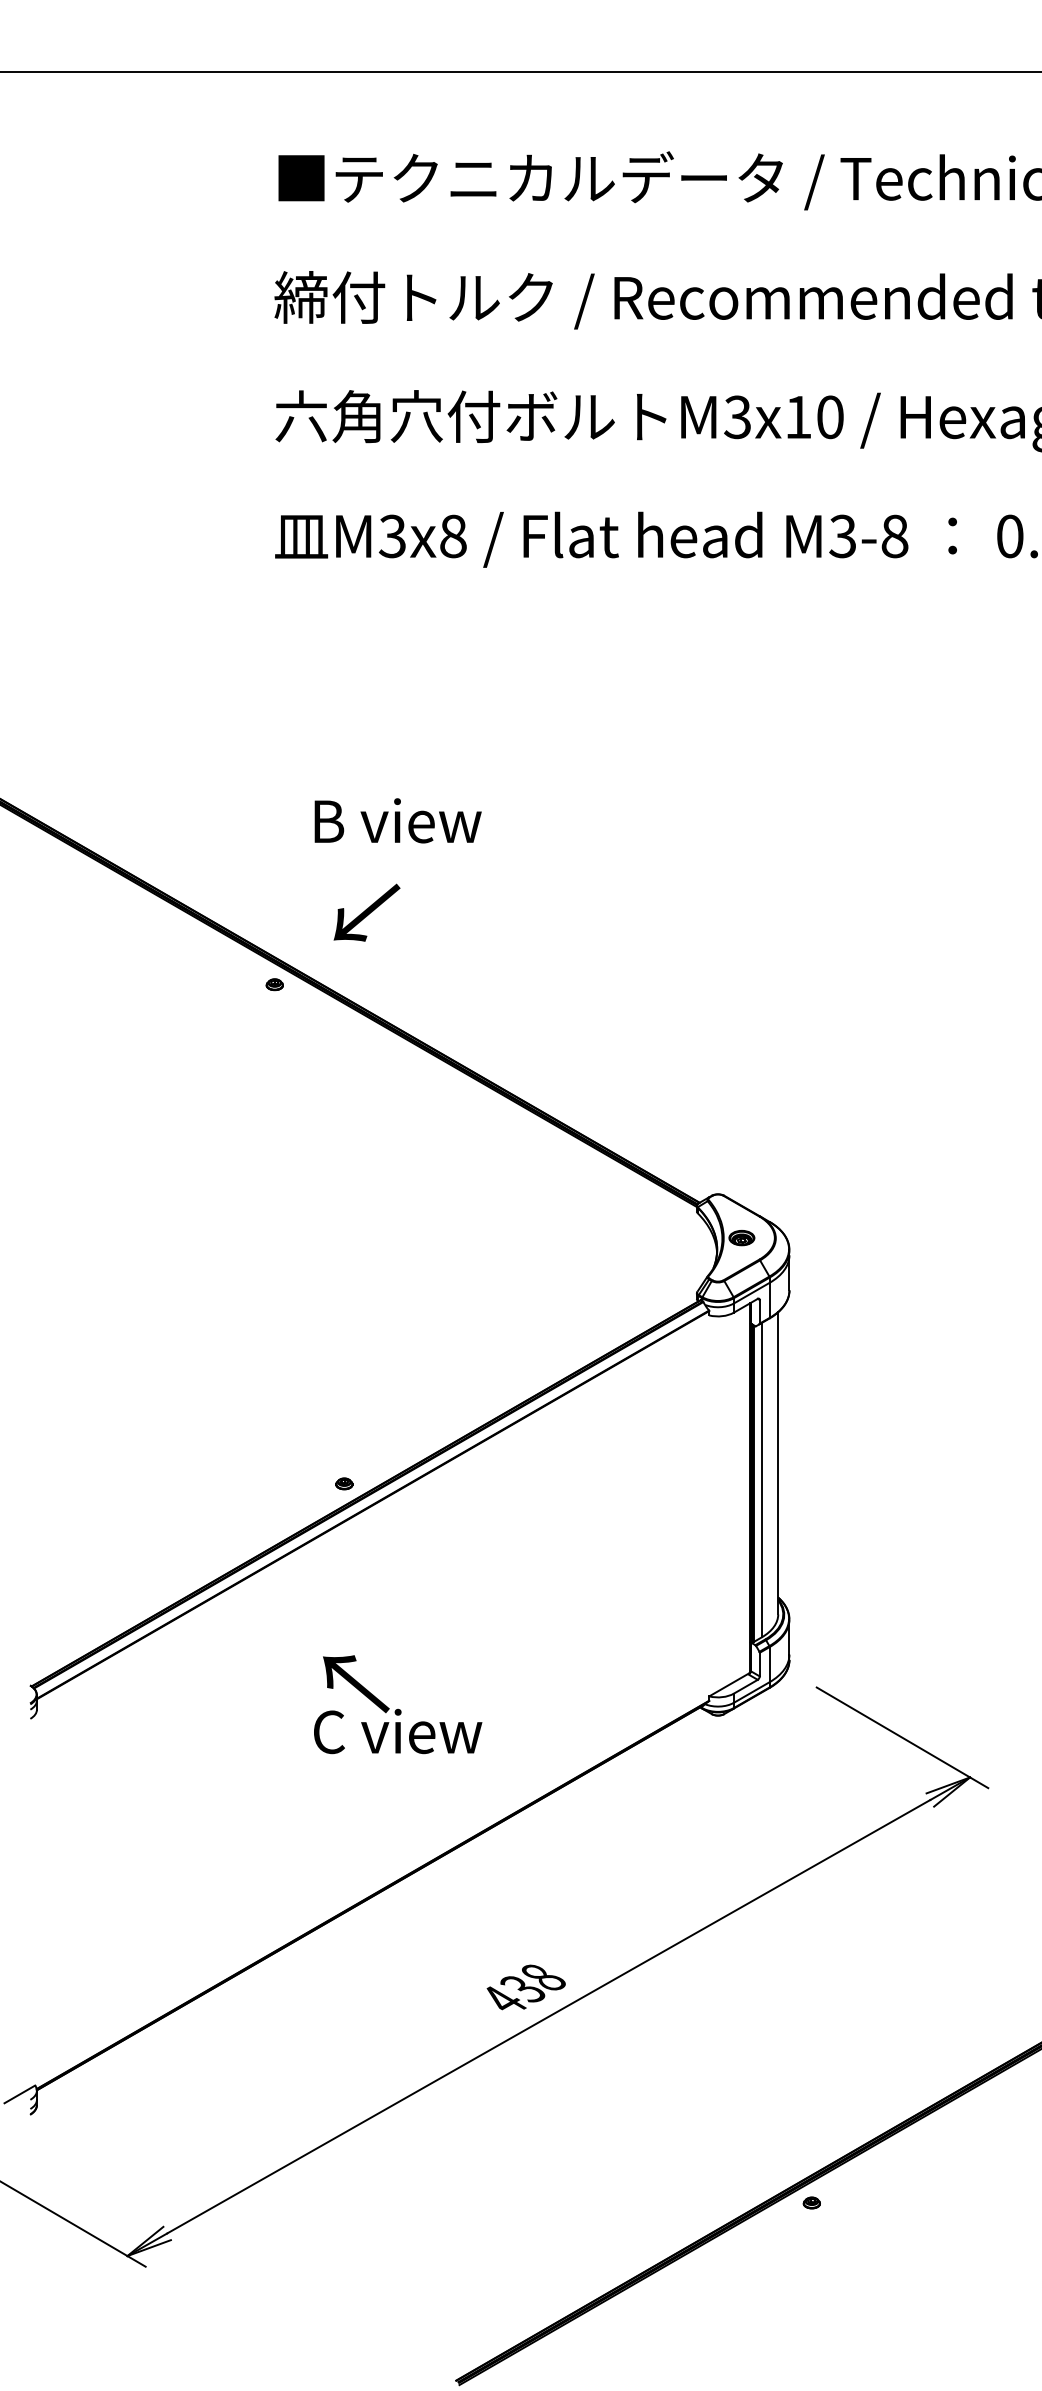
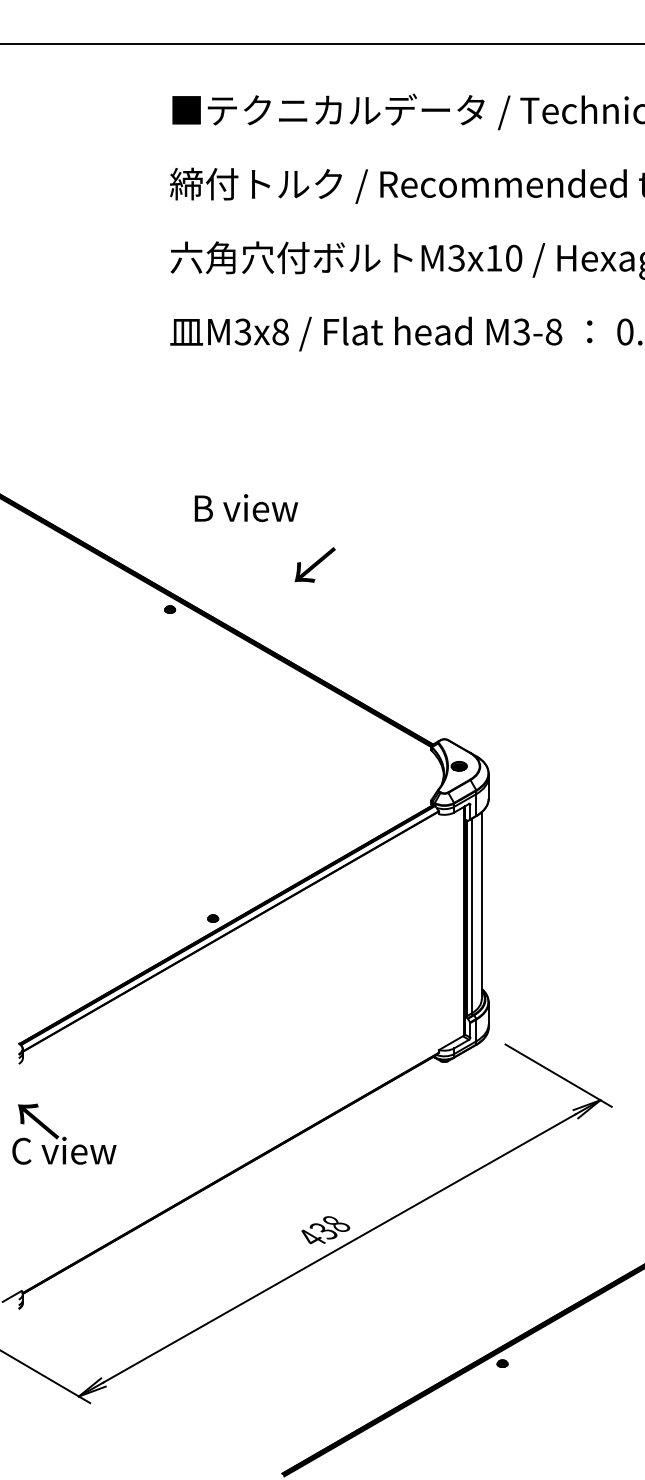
text: (365, 911) -> (314, 564), moved
text: (398, 1703) -> (64, 1133), moved

